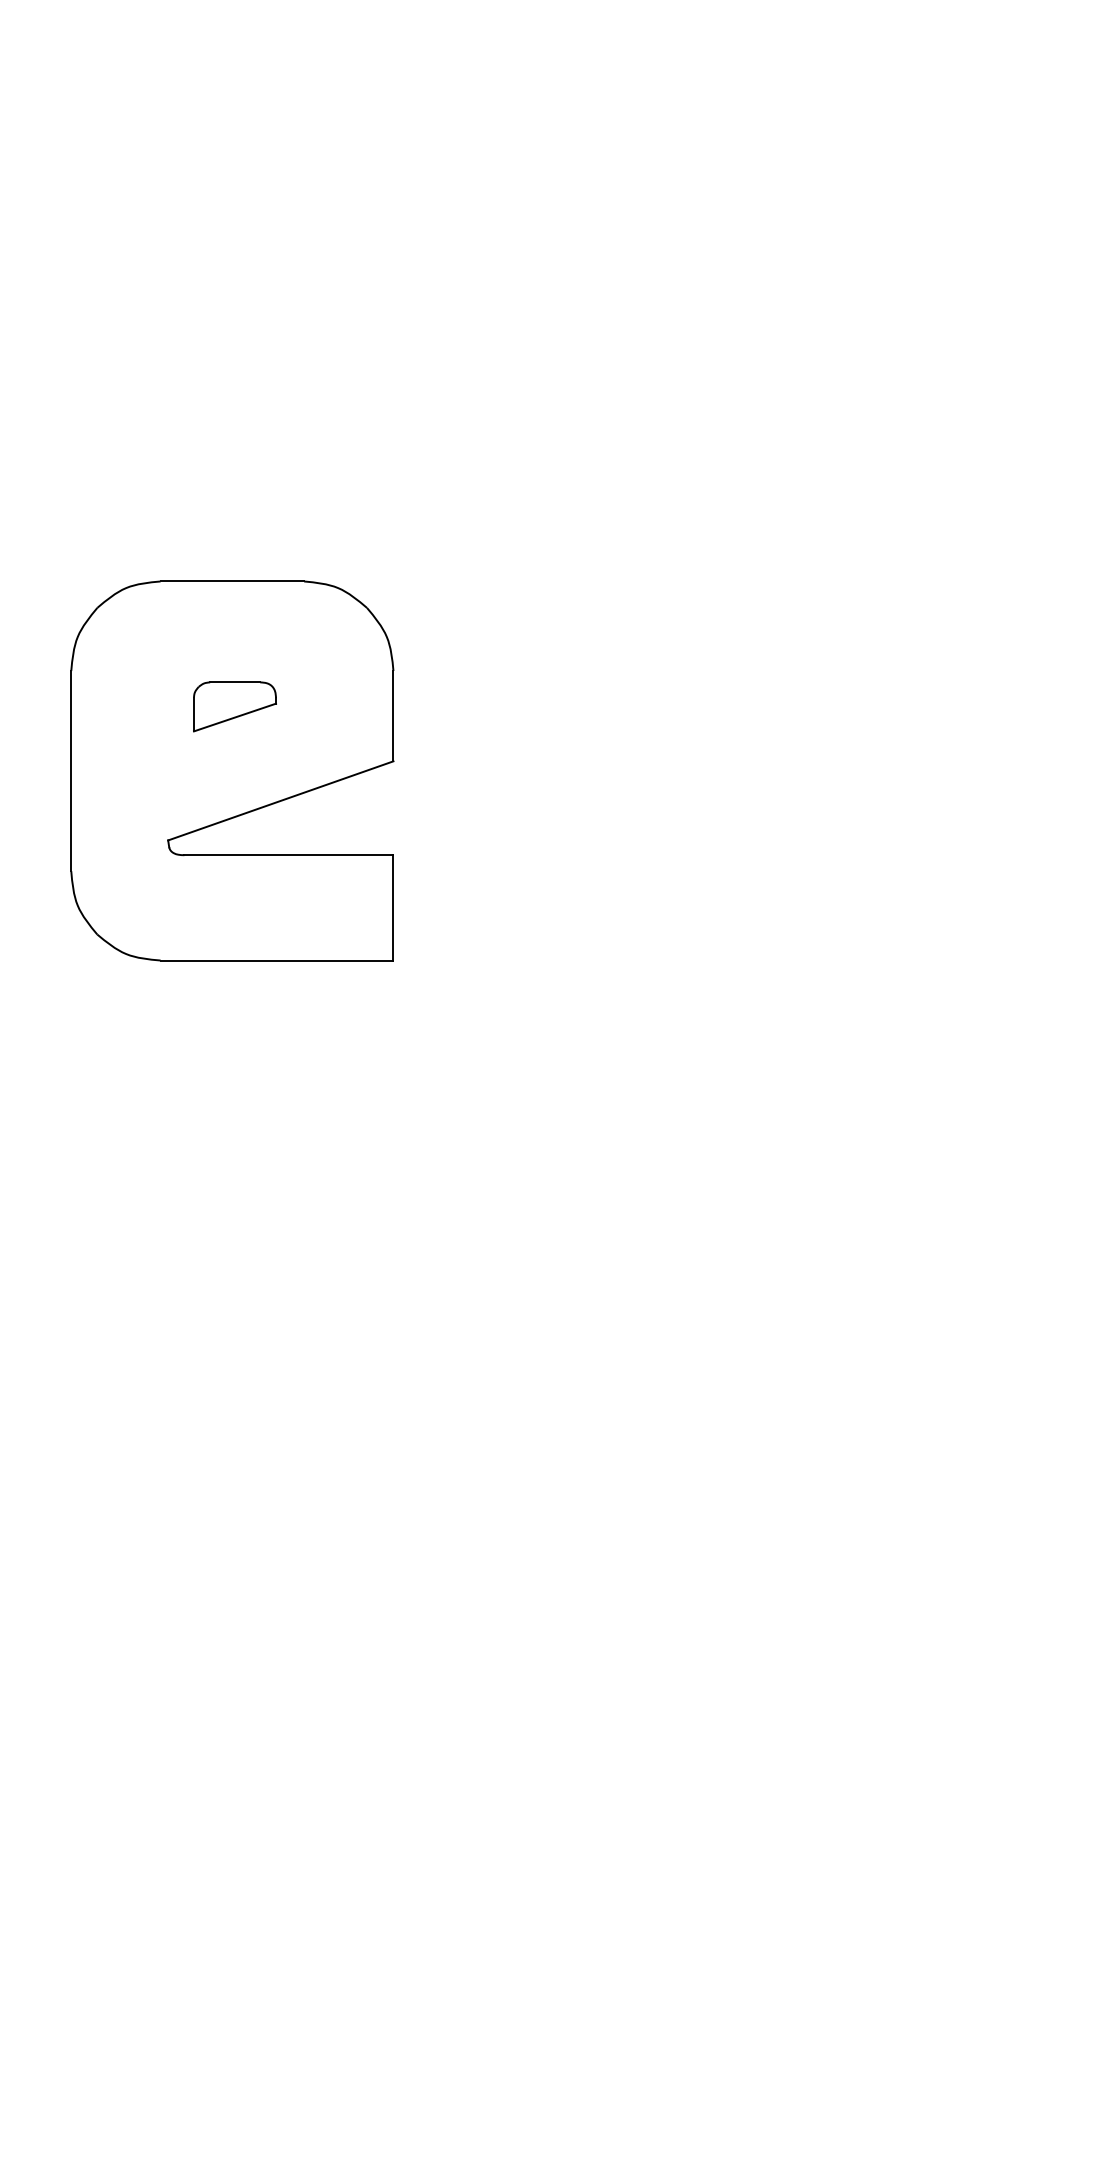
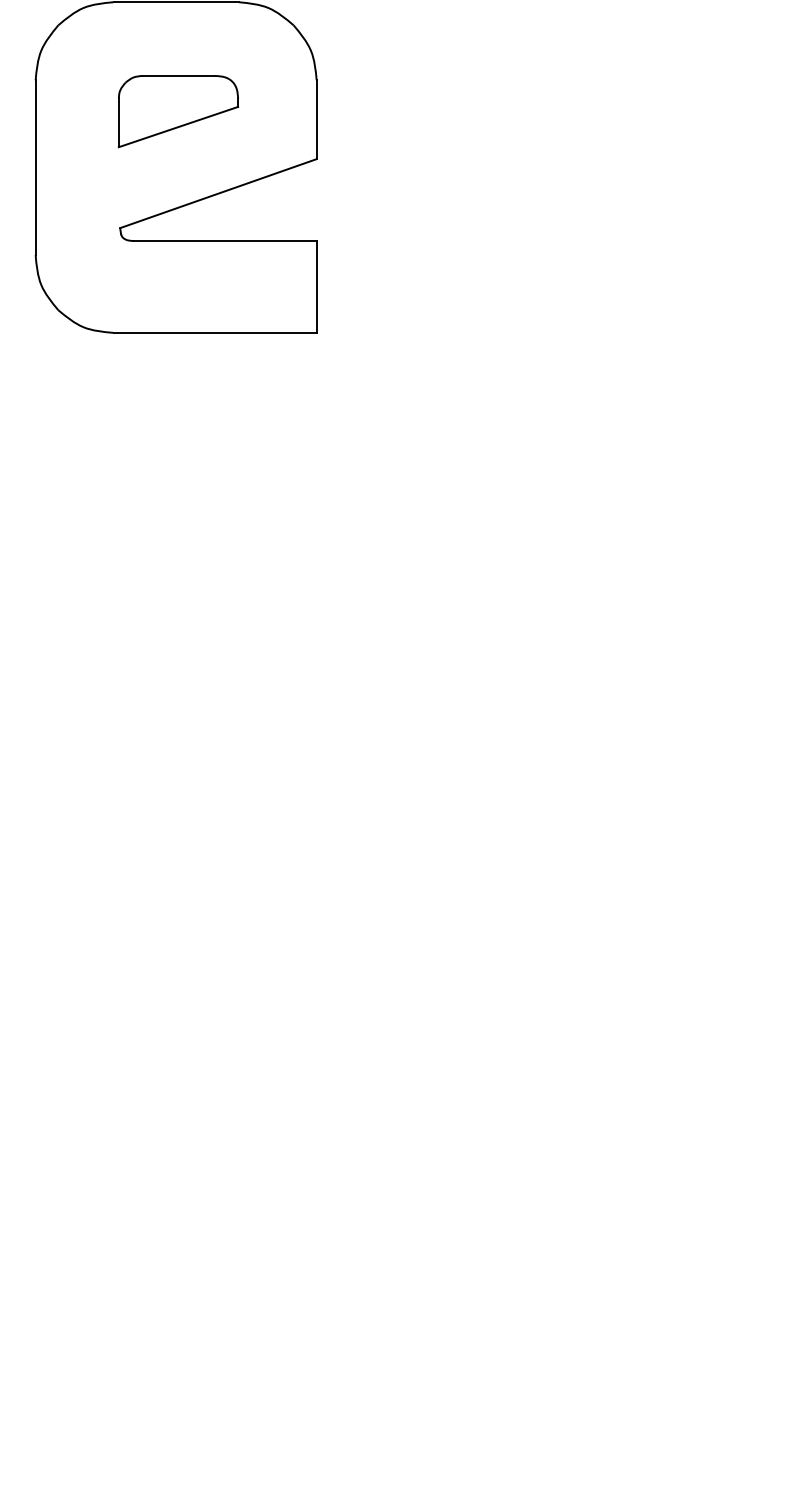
part: (234, 706) -> (178, 111), size x1.67

